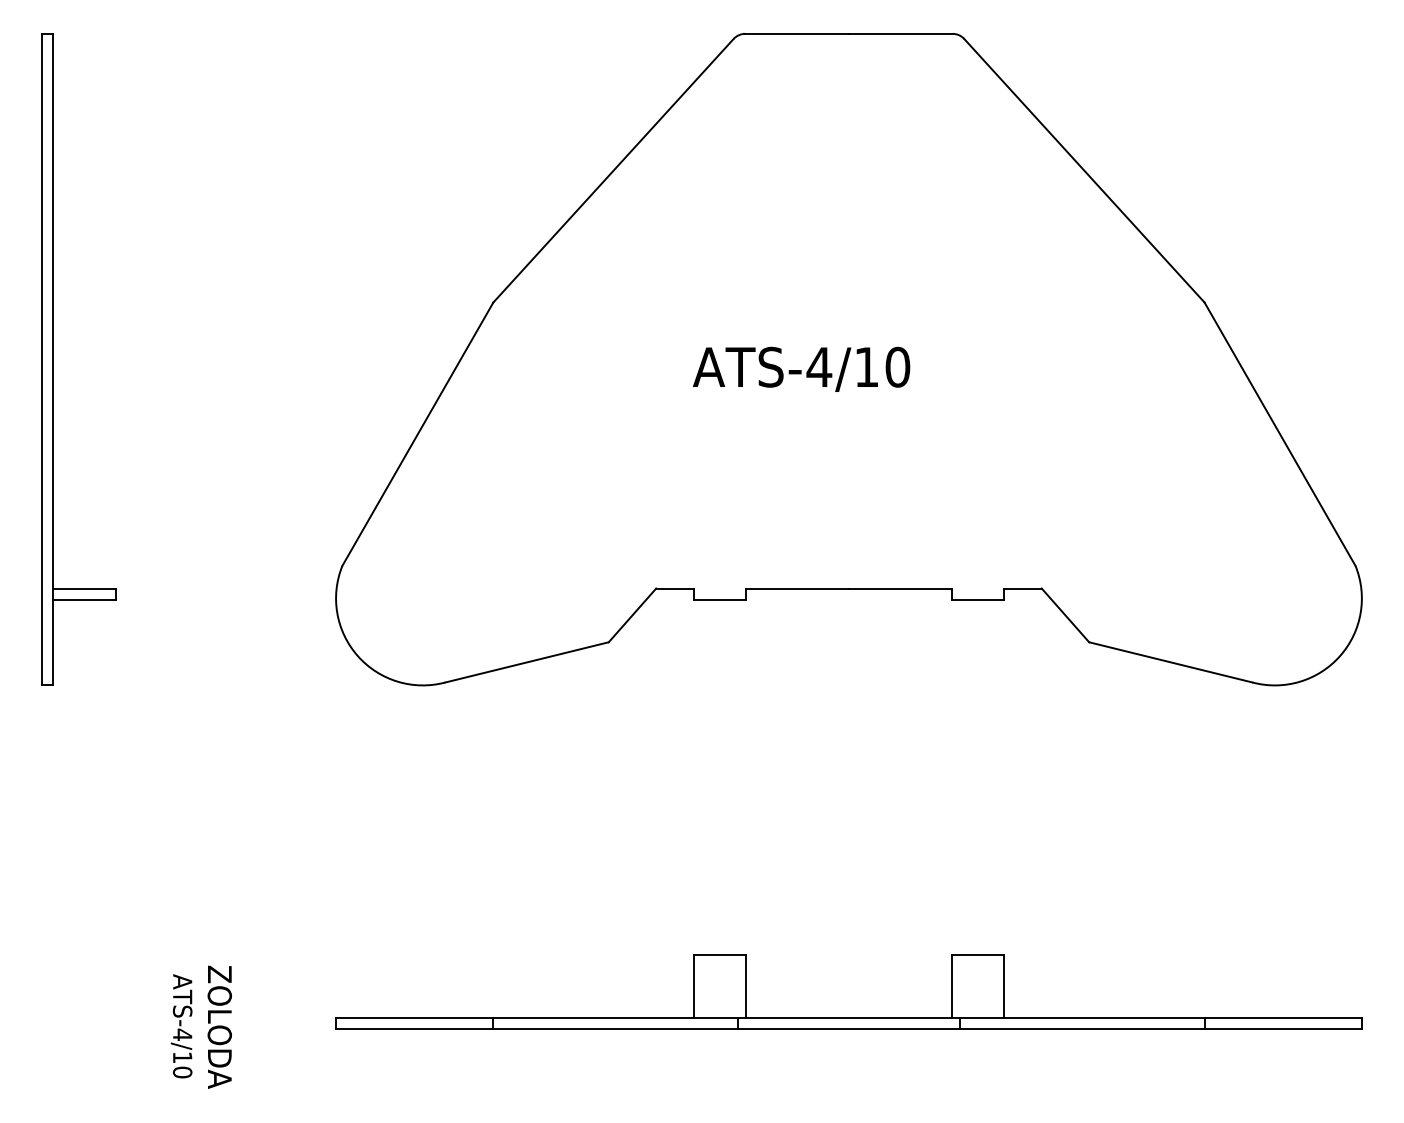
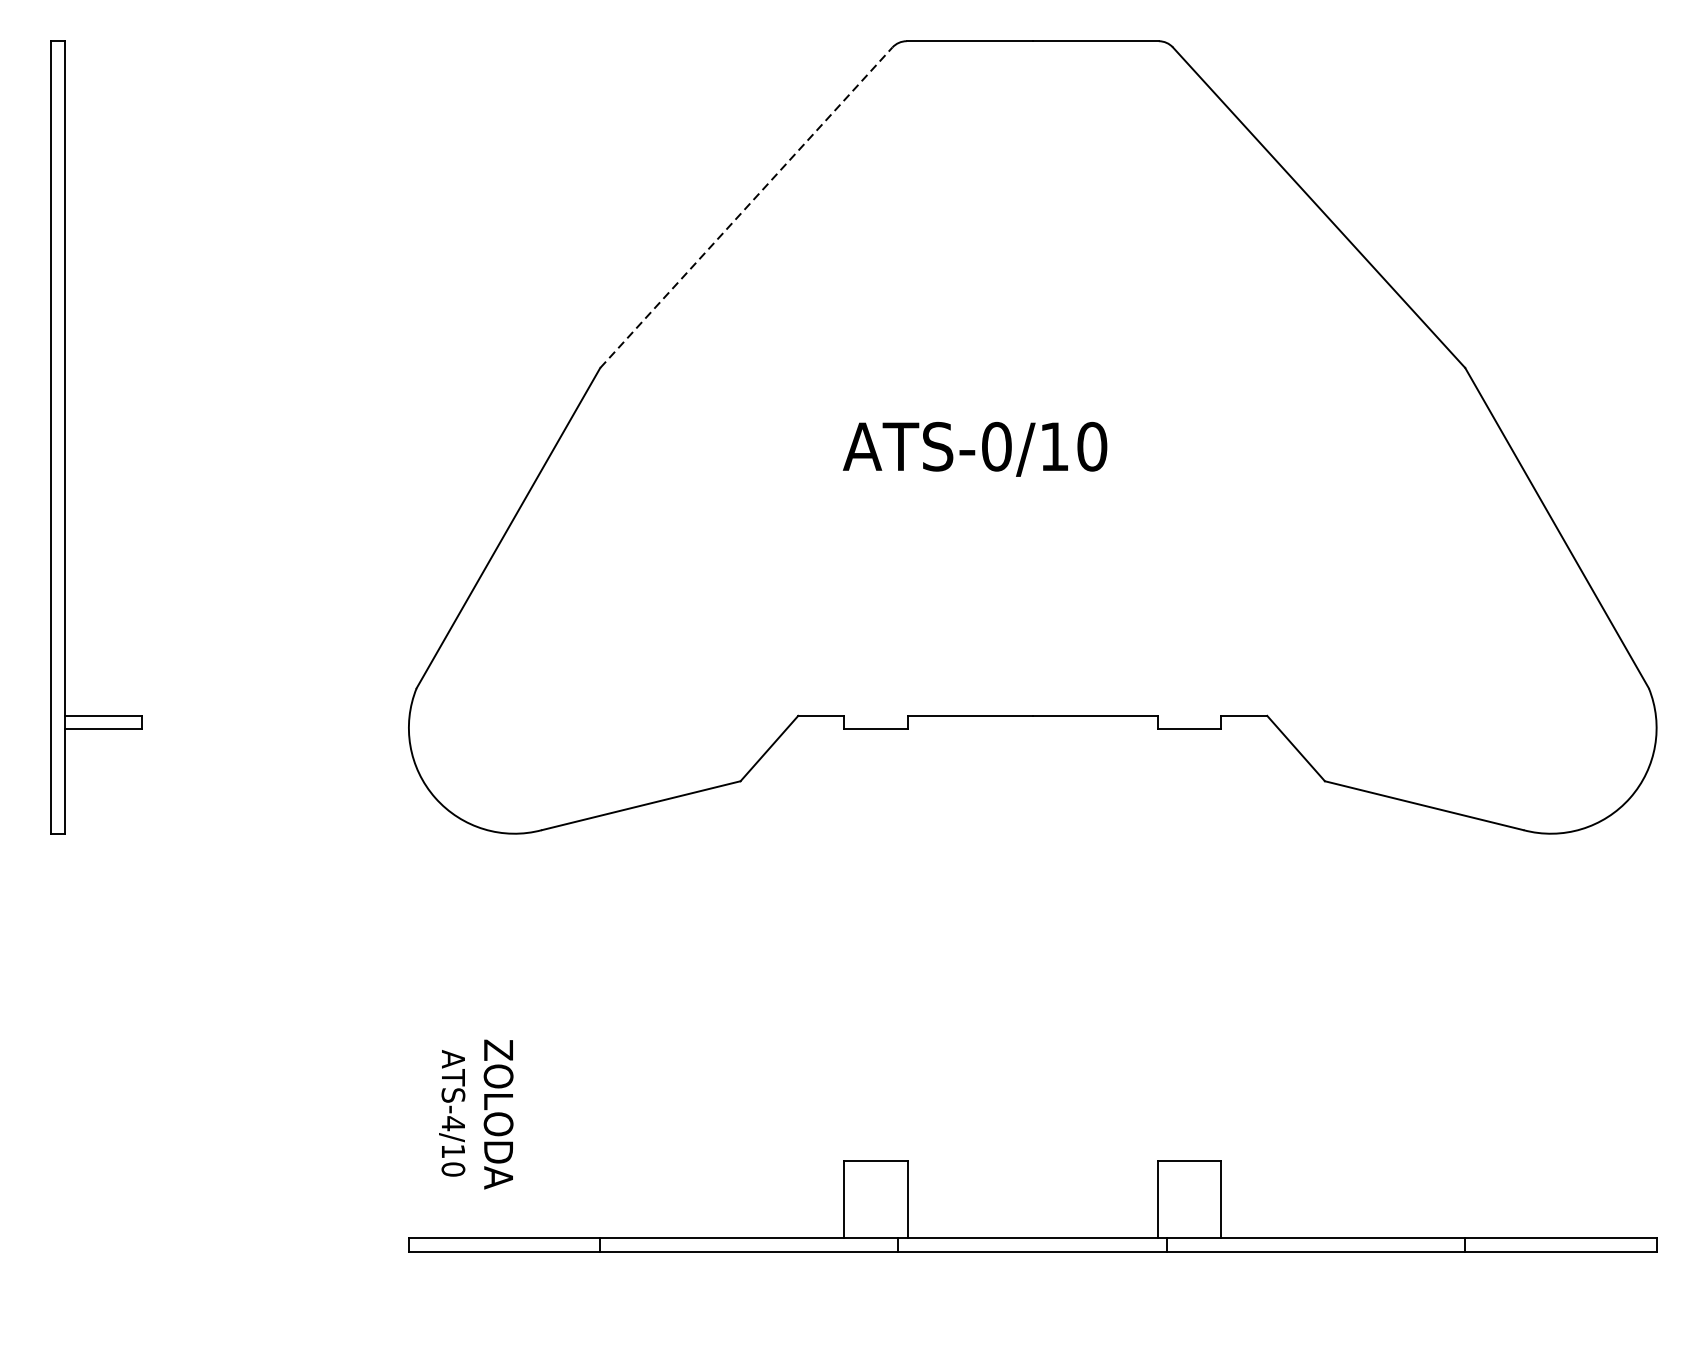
line: (613, 170) -> (746, 207), solid -> dashed
text: (819, 366) -> (996, 445), ATS-4/10 -> ATS-0/10
text: (200, 1026) -> (475, 1113), moved

